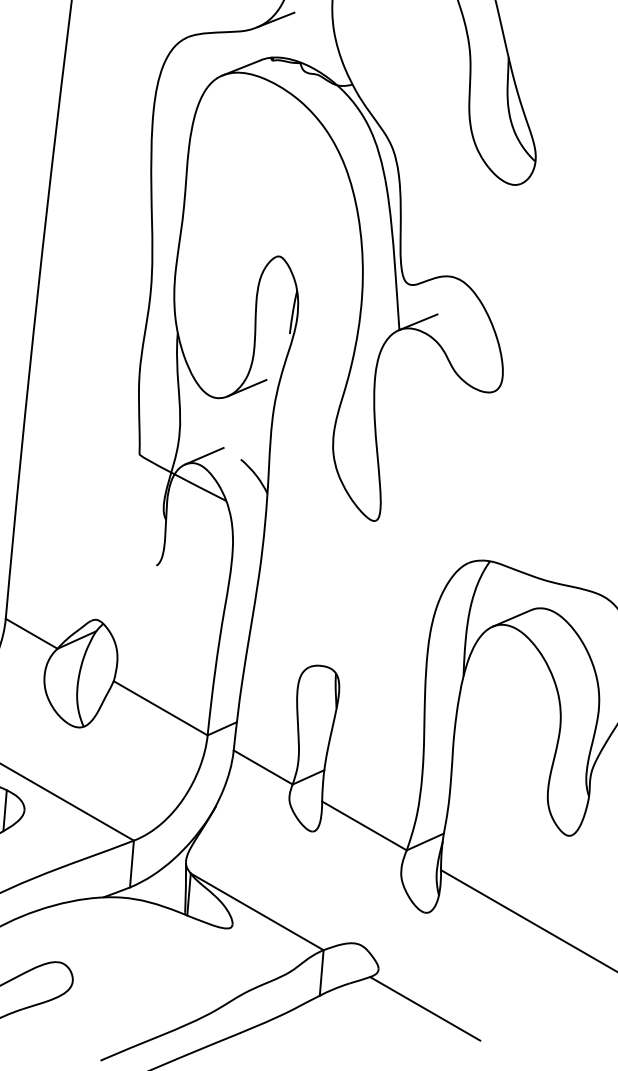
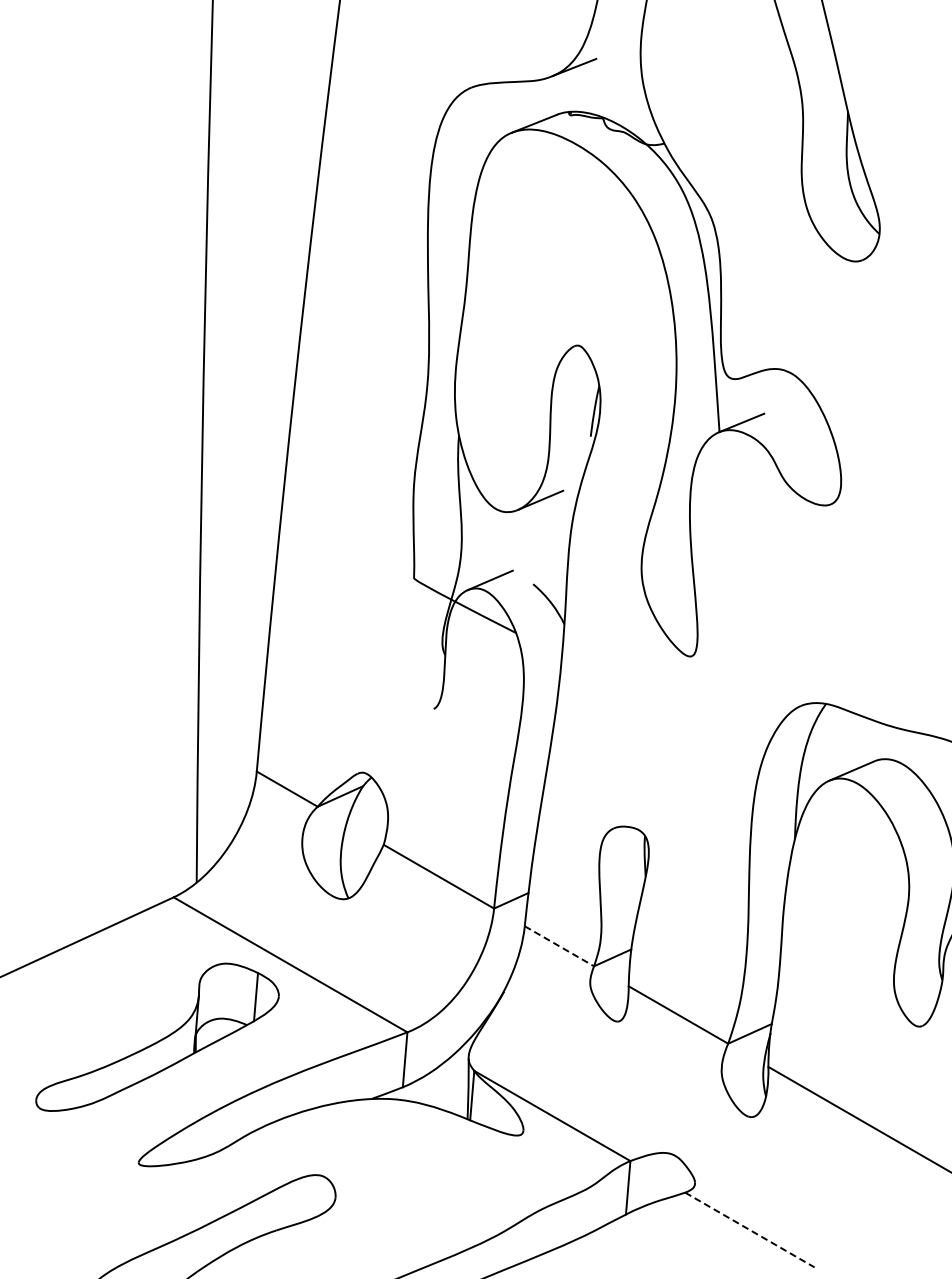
line: (263, 767) -> (559, 946), solid -> dashed
line: (424, 1009) -> (749, 1230), solid -> dashed

